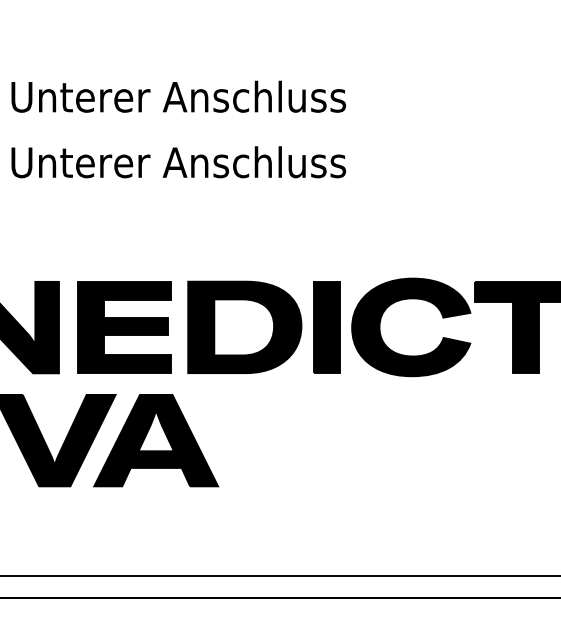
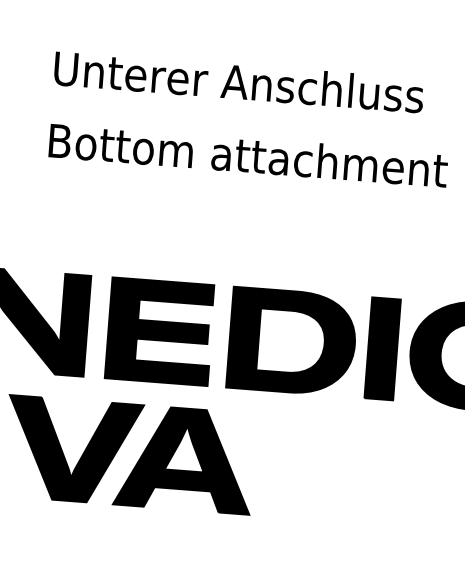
text: (191, 162) -> (247, 155), Unterer Anschluss -> Bottom attachment

